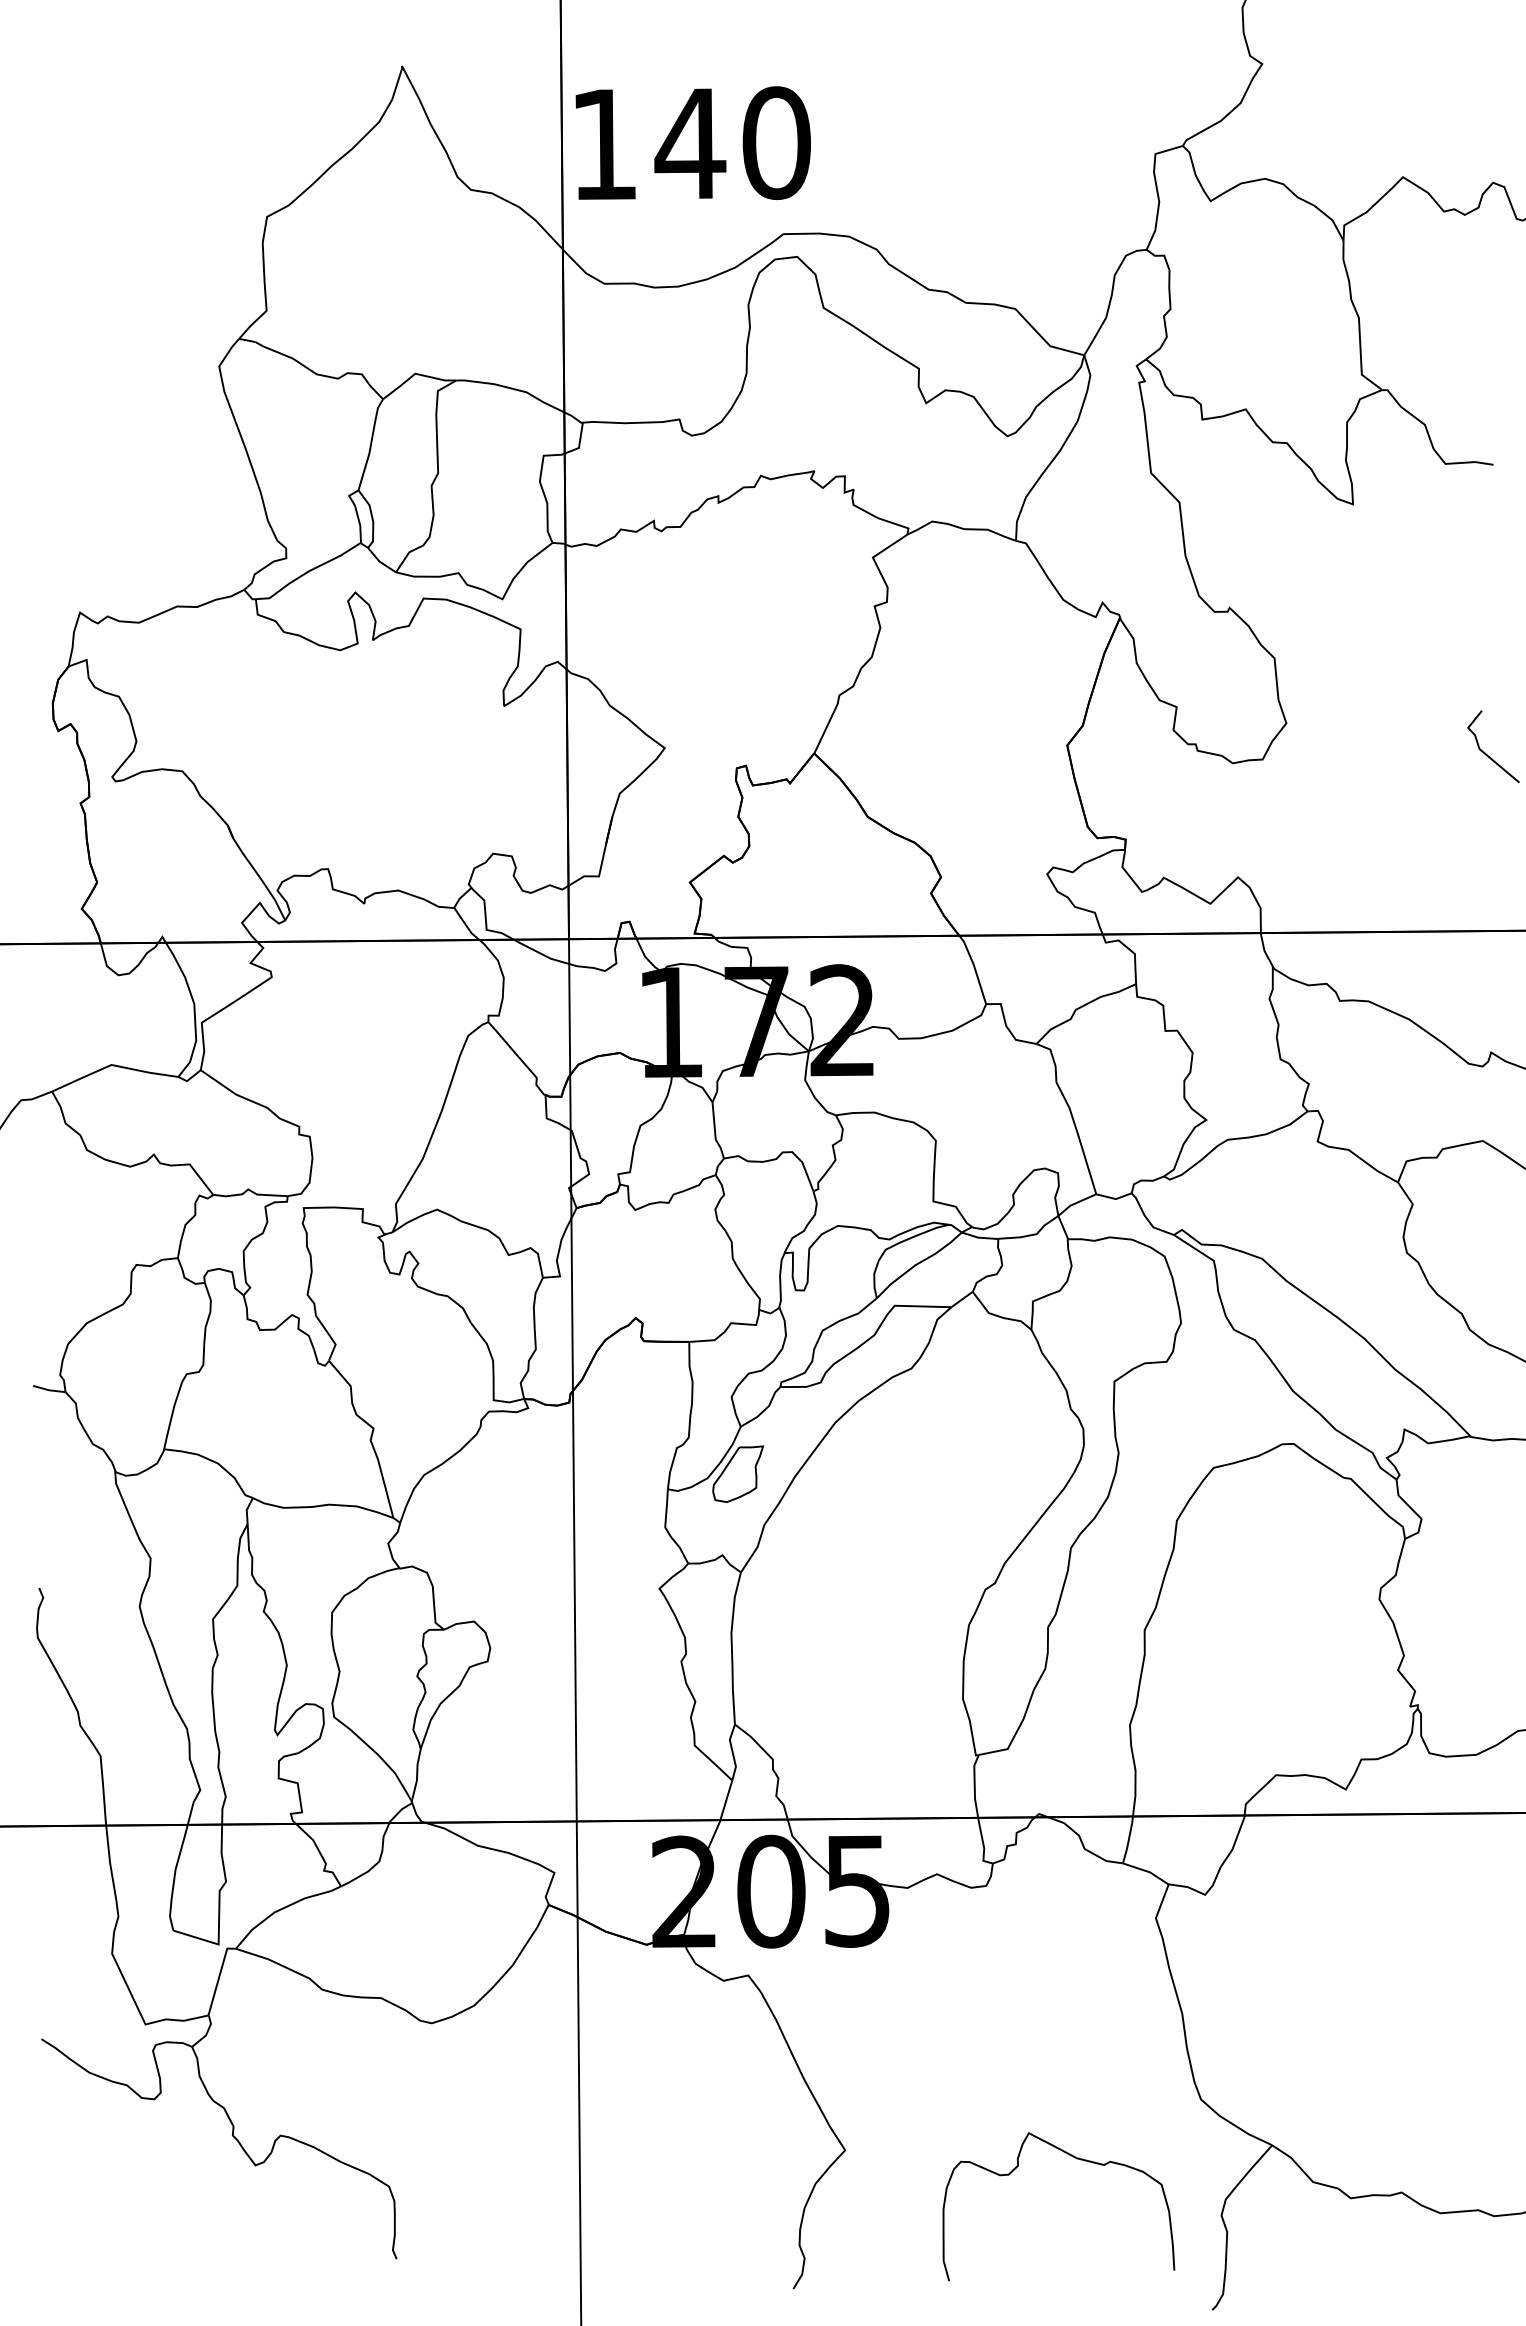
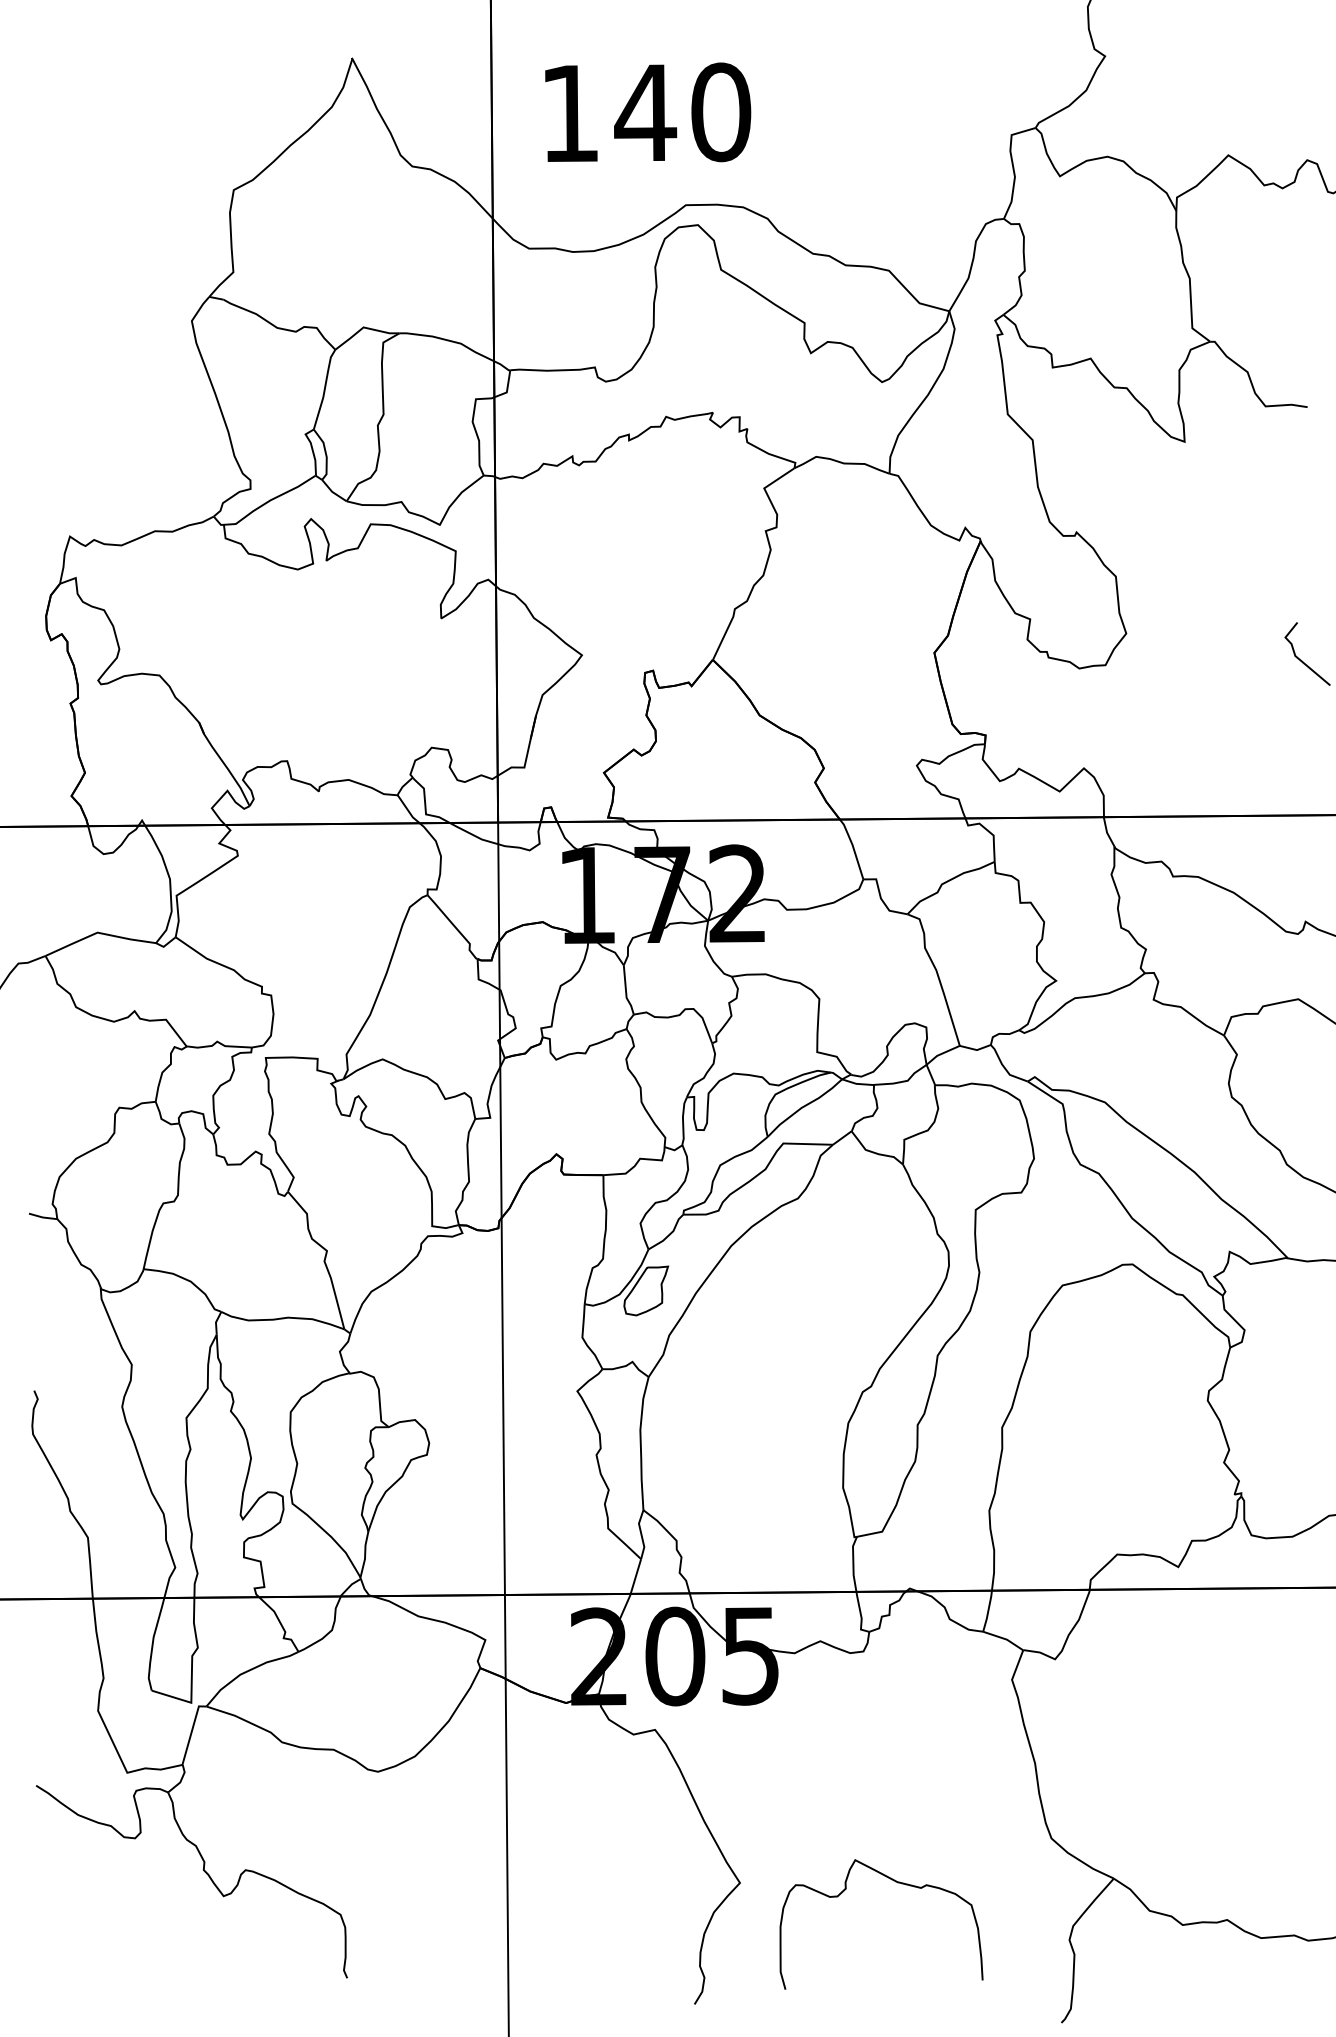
text: (692, 143) -> (647, 112), moved
curve: (1076, 2159) -> (896, 1883), moved

